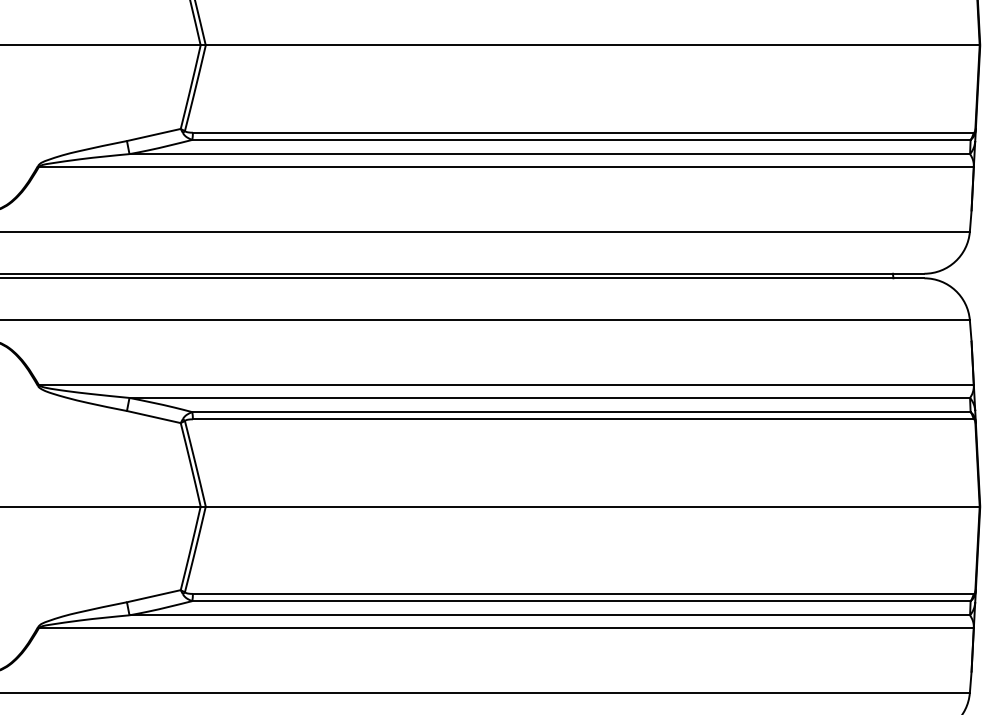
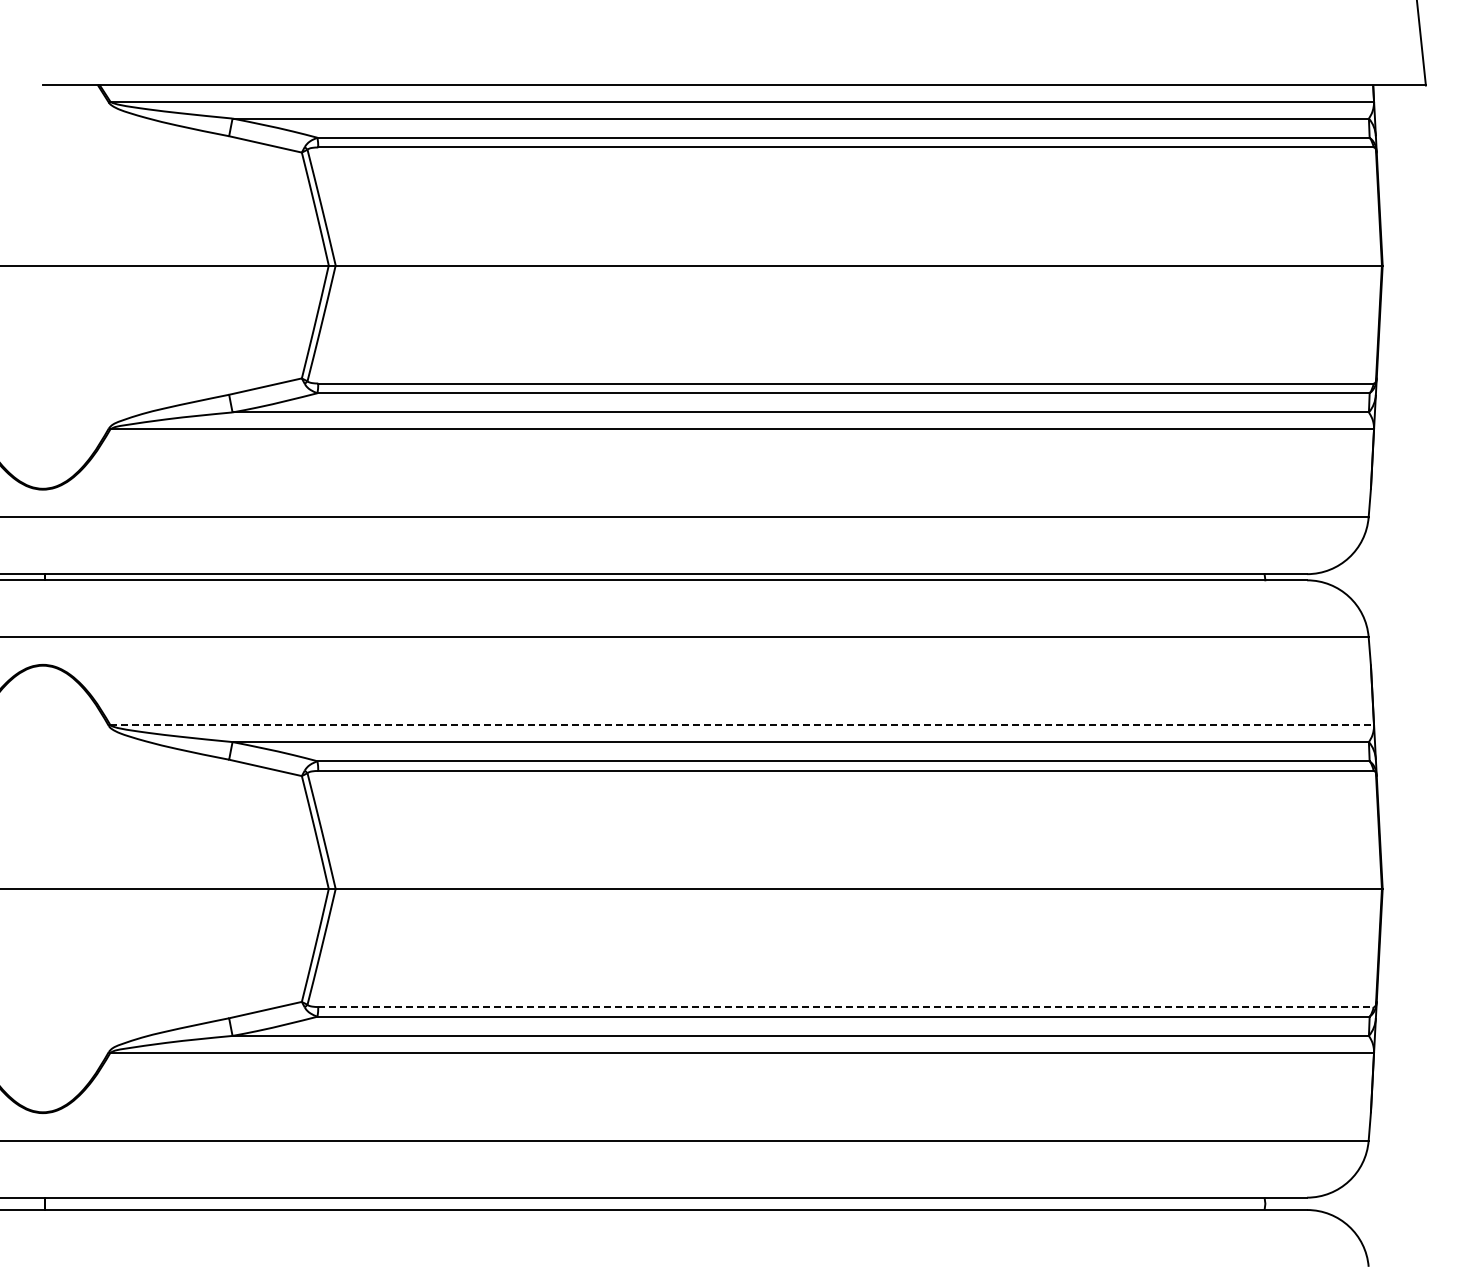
line: (506, 385) -> (742, 725), solid -> dashed
line: (582, 594) -> (845, 1007), solid -> dashed

